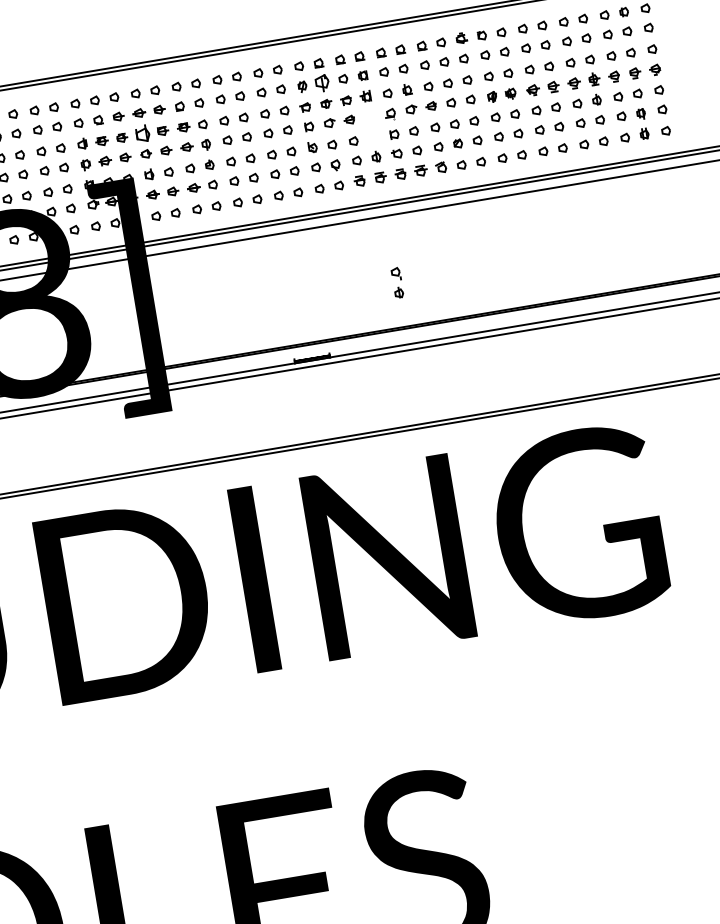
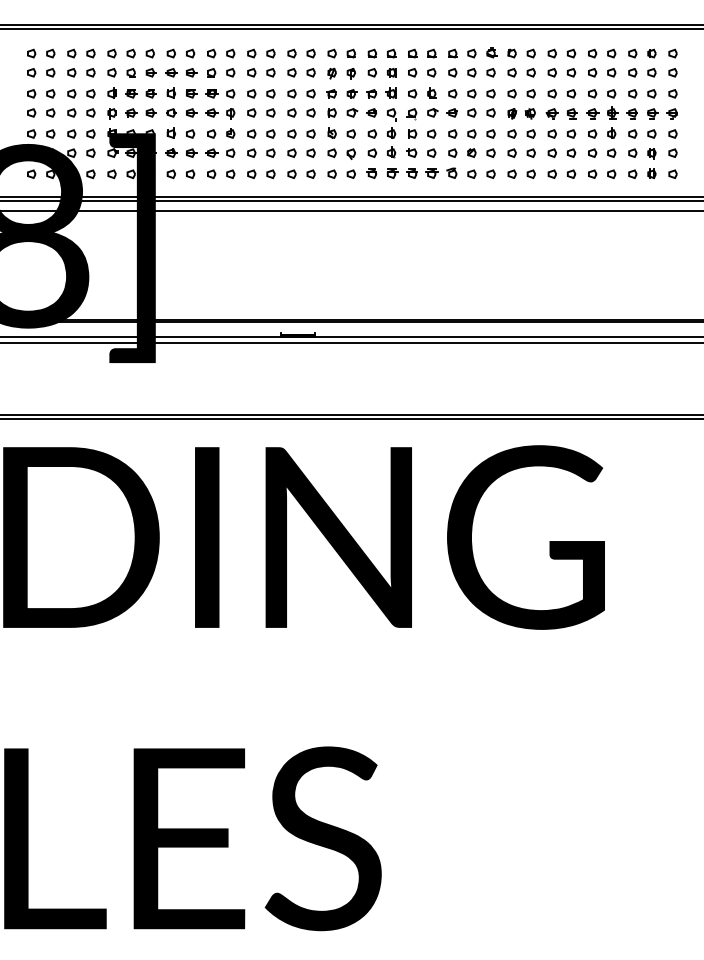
part: (321, 83) -> (350, 73), size x0.62
part: (141, 133) -> (170, 92), size x0.62
part: (397, 282) -> (391, 123), moved

